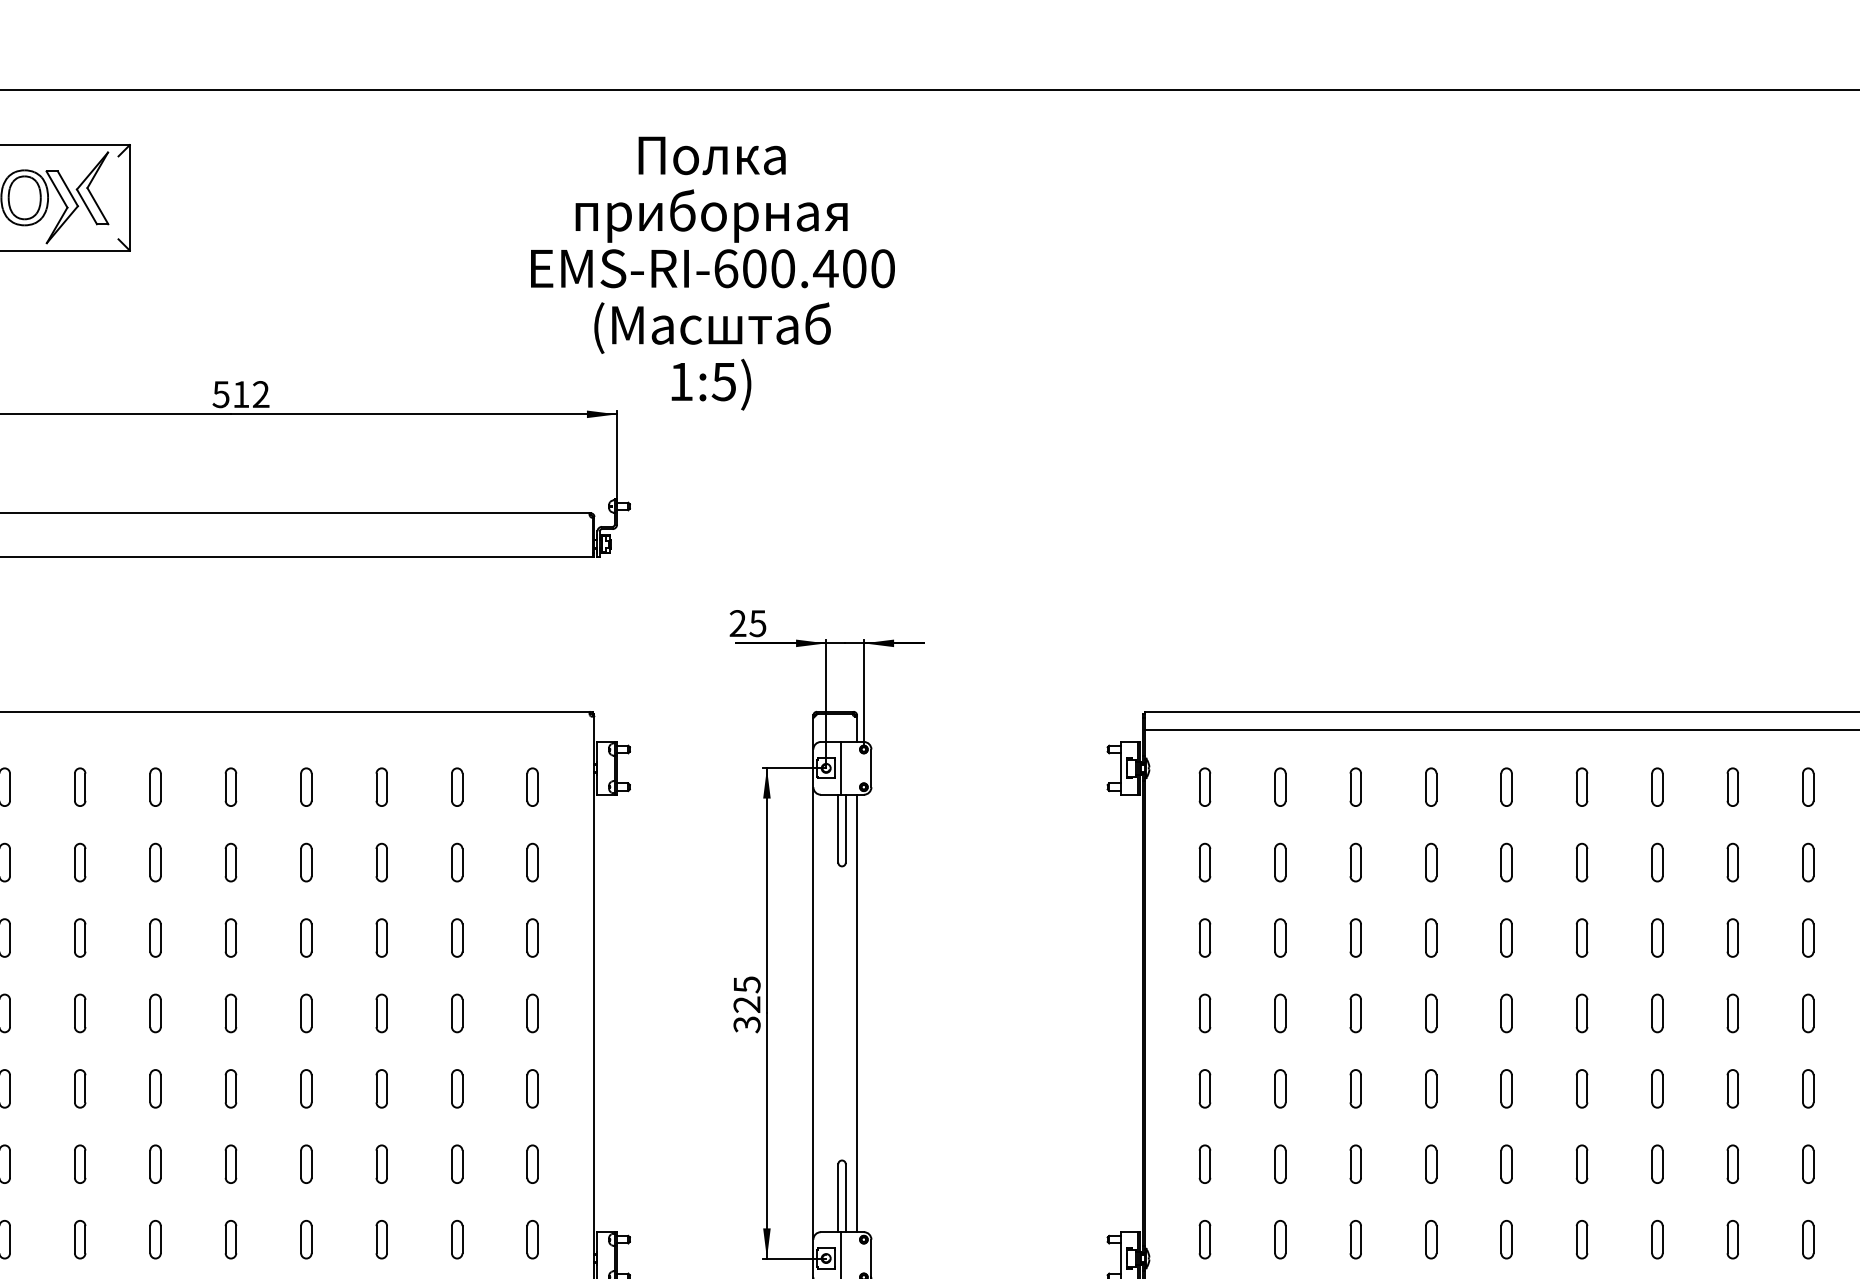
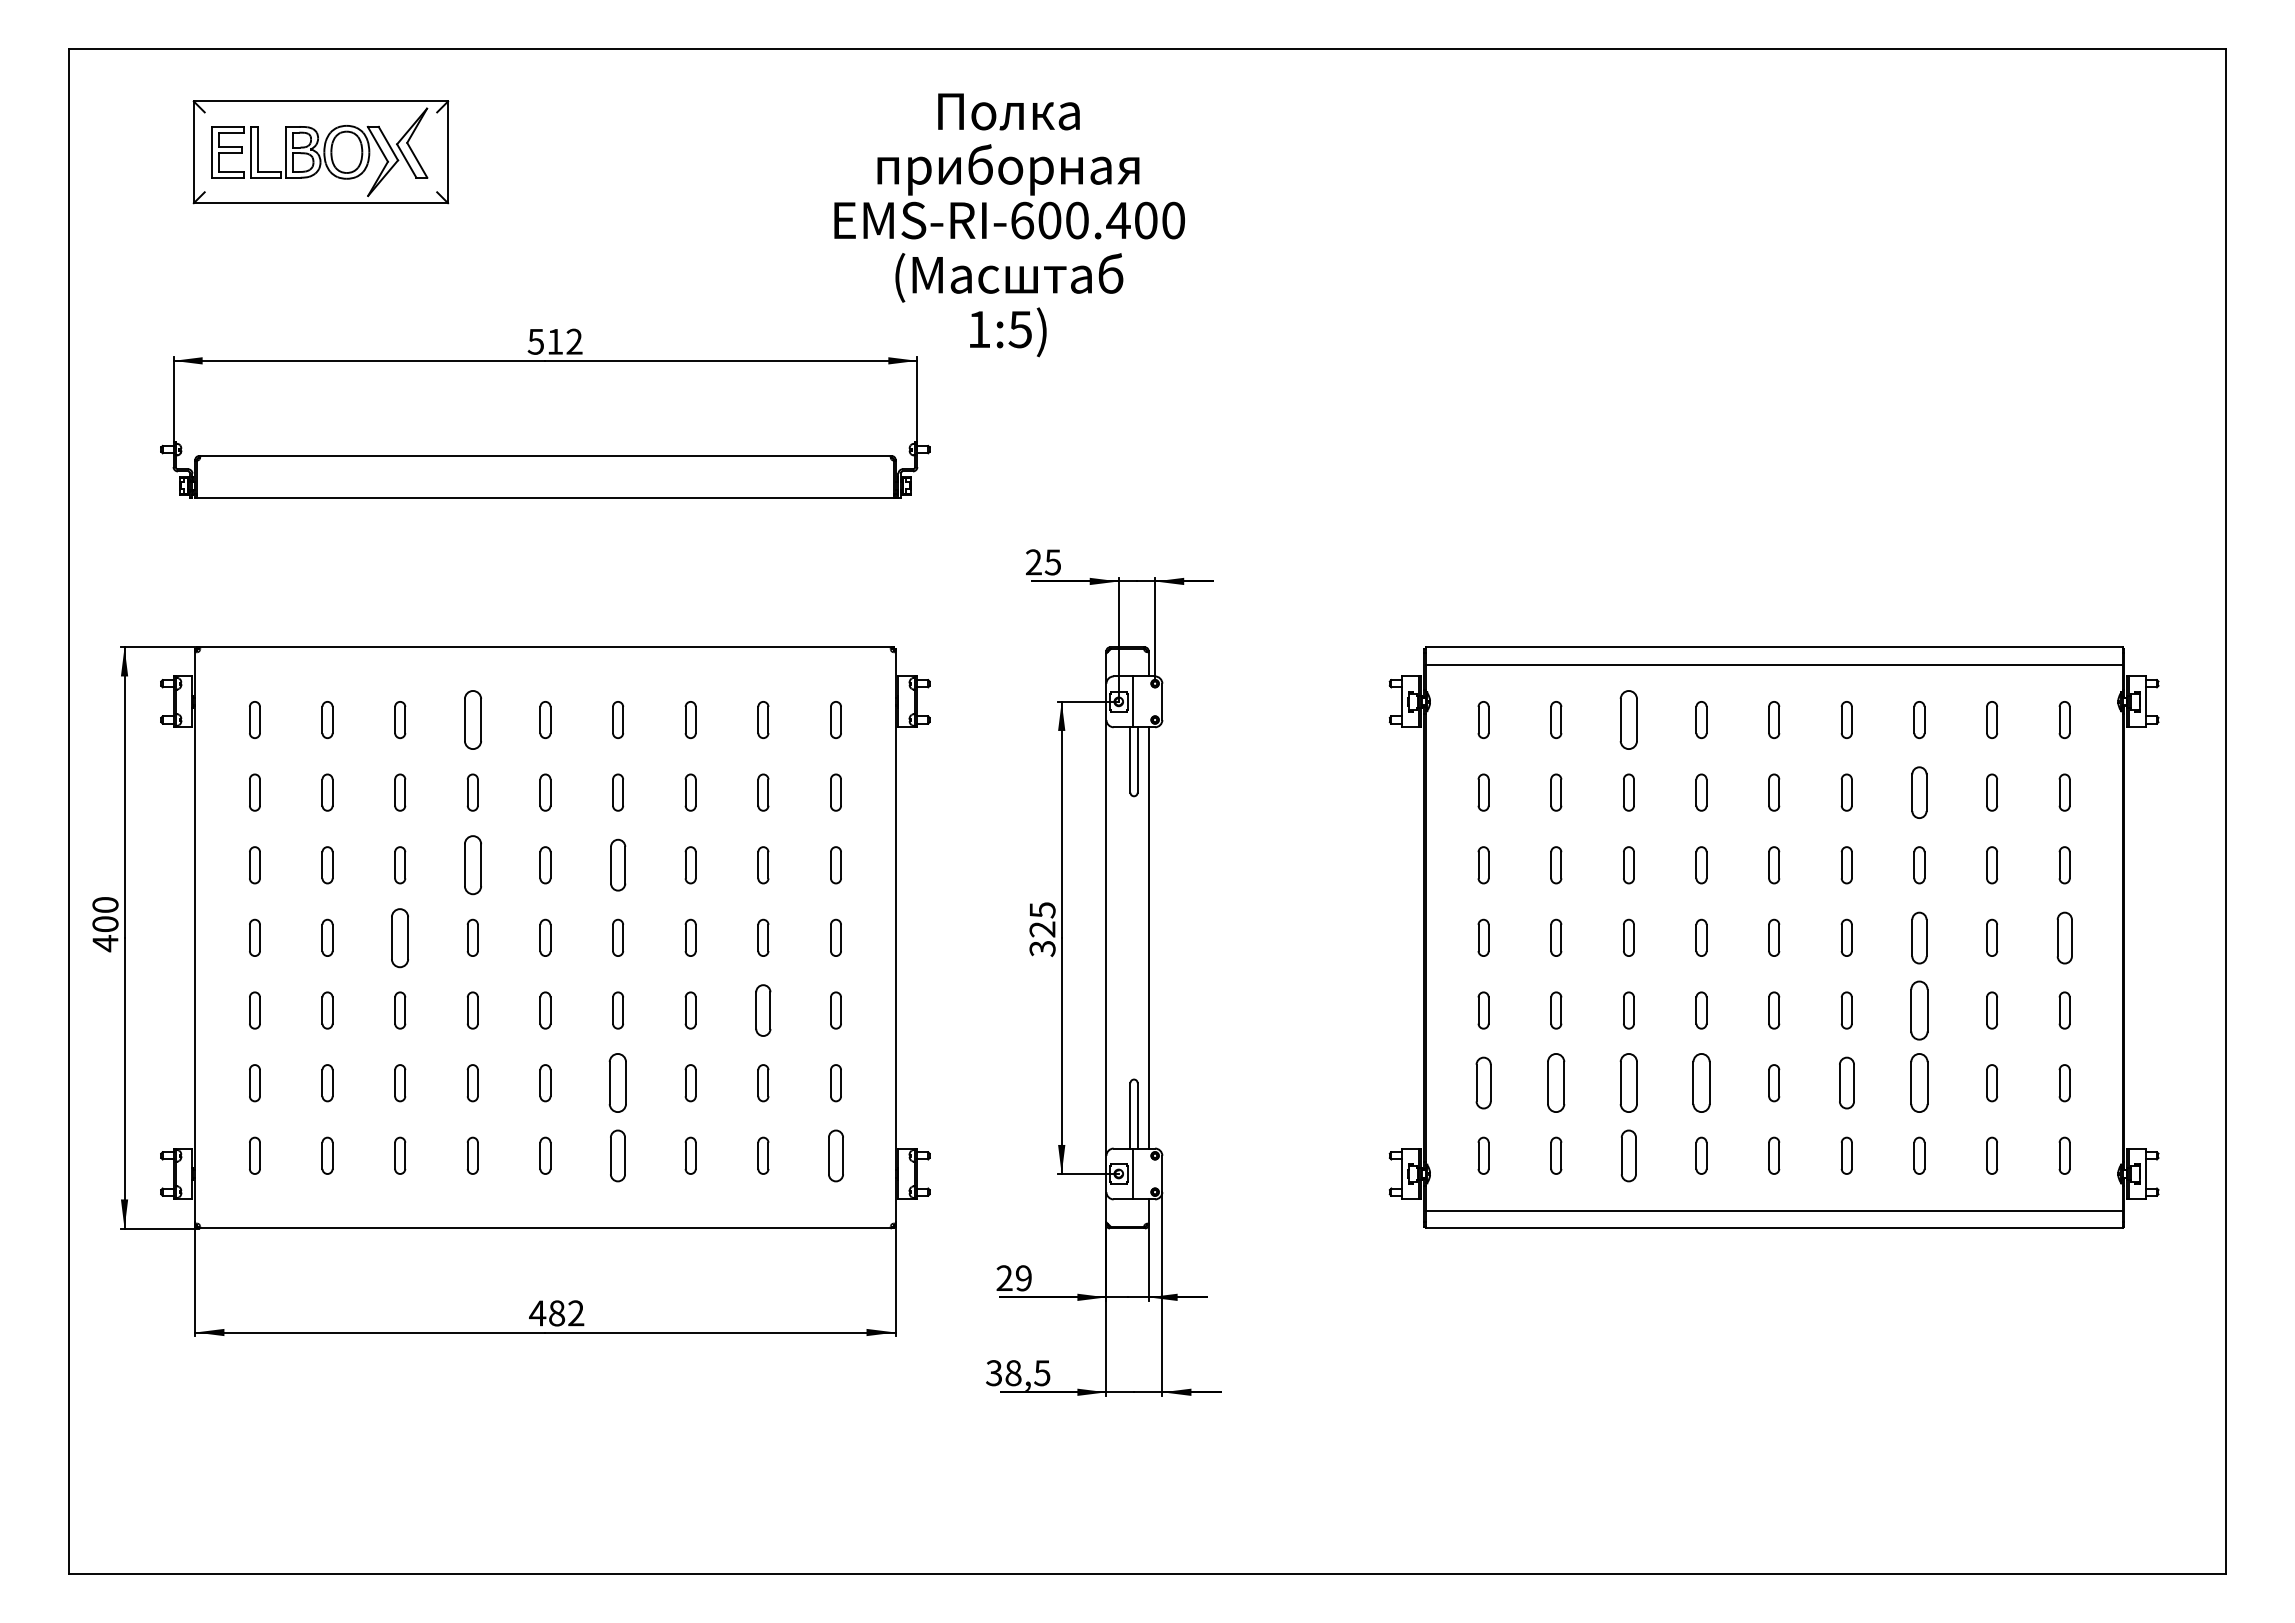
part: (155, 786) -> (472, 719), size x1.6
part: (1355, 786) -> (1628, 719), size x1.6
part: (1657, 862) -> (1919, 792), size x1.4
part: (155, 938) -> (472, 865), size x1.6
part: (305, 938) -> (617, 865), size x1.4
part: (80, 1013) -> (400, 937), size x1.6
part: (1657, 1013) -> (1919, 937), size x1.4
part: (1808, 1013) -> (2064, 937), size x1.4
part: (457, 1088) -> (763, 1010), size x1.4
part: (1657, 1088) -> (1919, 1010), size x1.6
part: (306, 1164) -> (618, 1083), size x1.6
part: (1204, 1164) -> (1483, 1083), size x1.4
part: (1280, 1164) -> (1556, 1083), size x1.6
part: (1355, 1164) -> (1628, 1083), size x1.6
part: (1431, 1164) -> (1701, 1083), size x1.6
part: (1581, 1164) -> (1846, 1083), size x1.4
part: (1657, 1164) -> (1919, 1083), size x1.6
part: (306, 1239) -> (618, 1155), size x1.4
part: (532, 1239) -> (835, 1155), size x1.4
part: (1355, 1239) -> (1628, 1155), size x1.4

